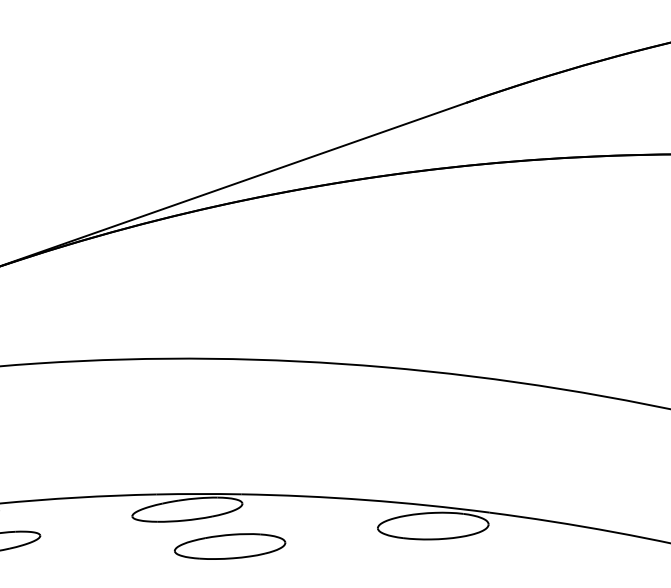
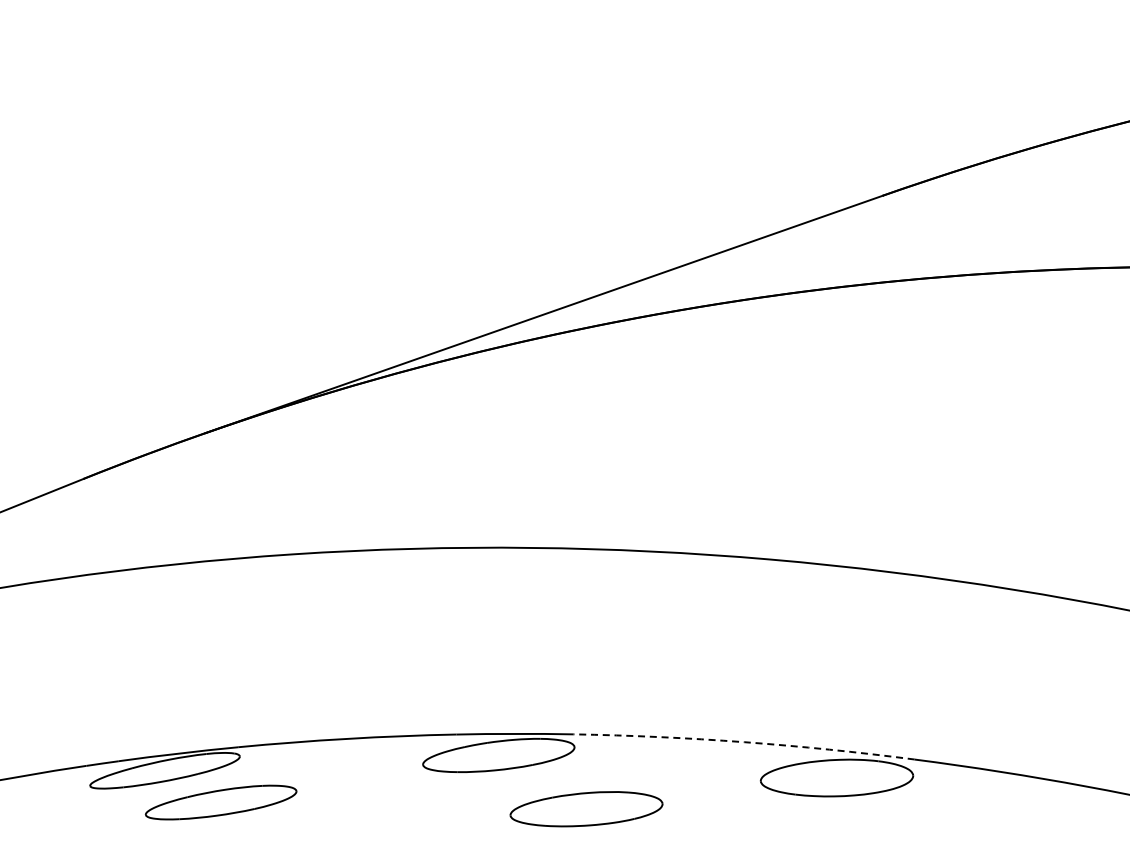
arc: (366, 500) -> (744, 742), solid -> dashed
part: (230, 546) -> (586, 809), moved

